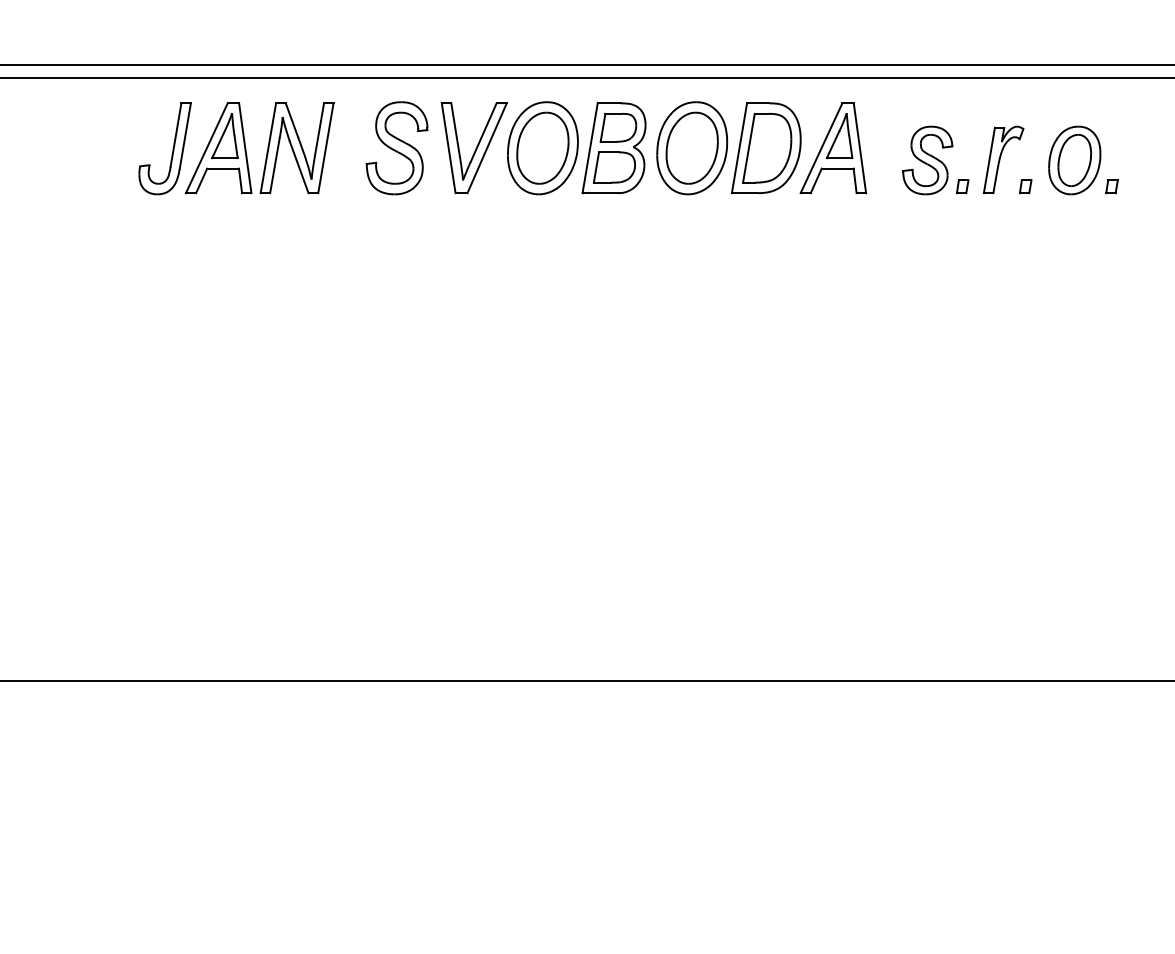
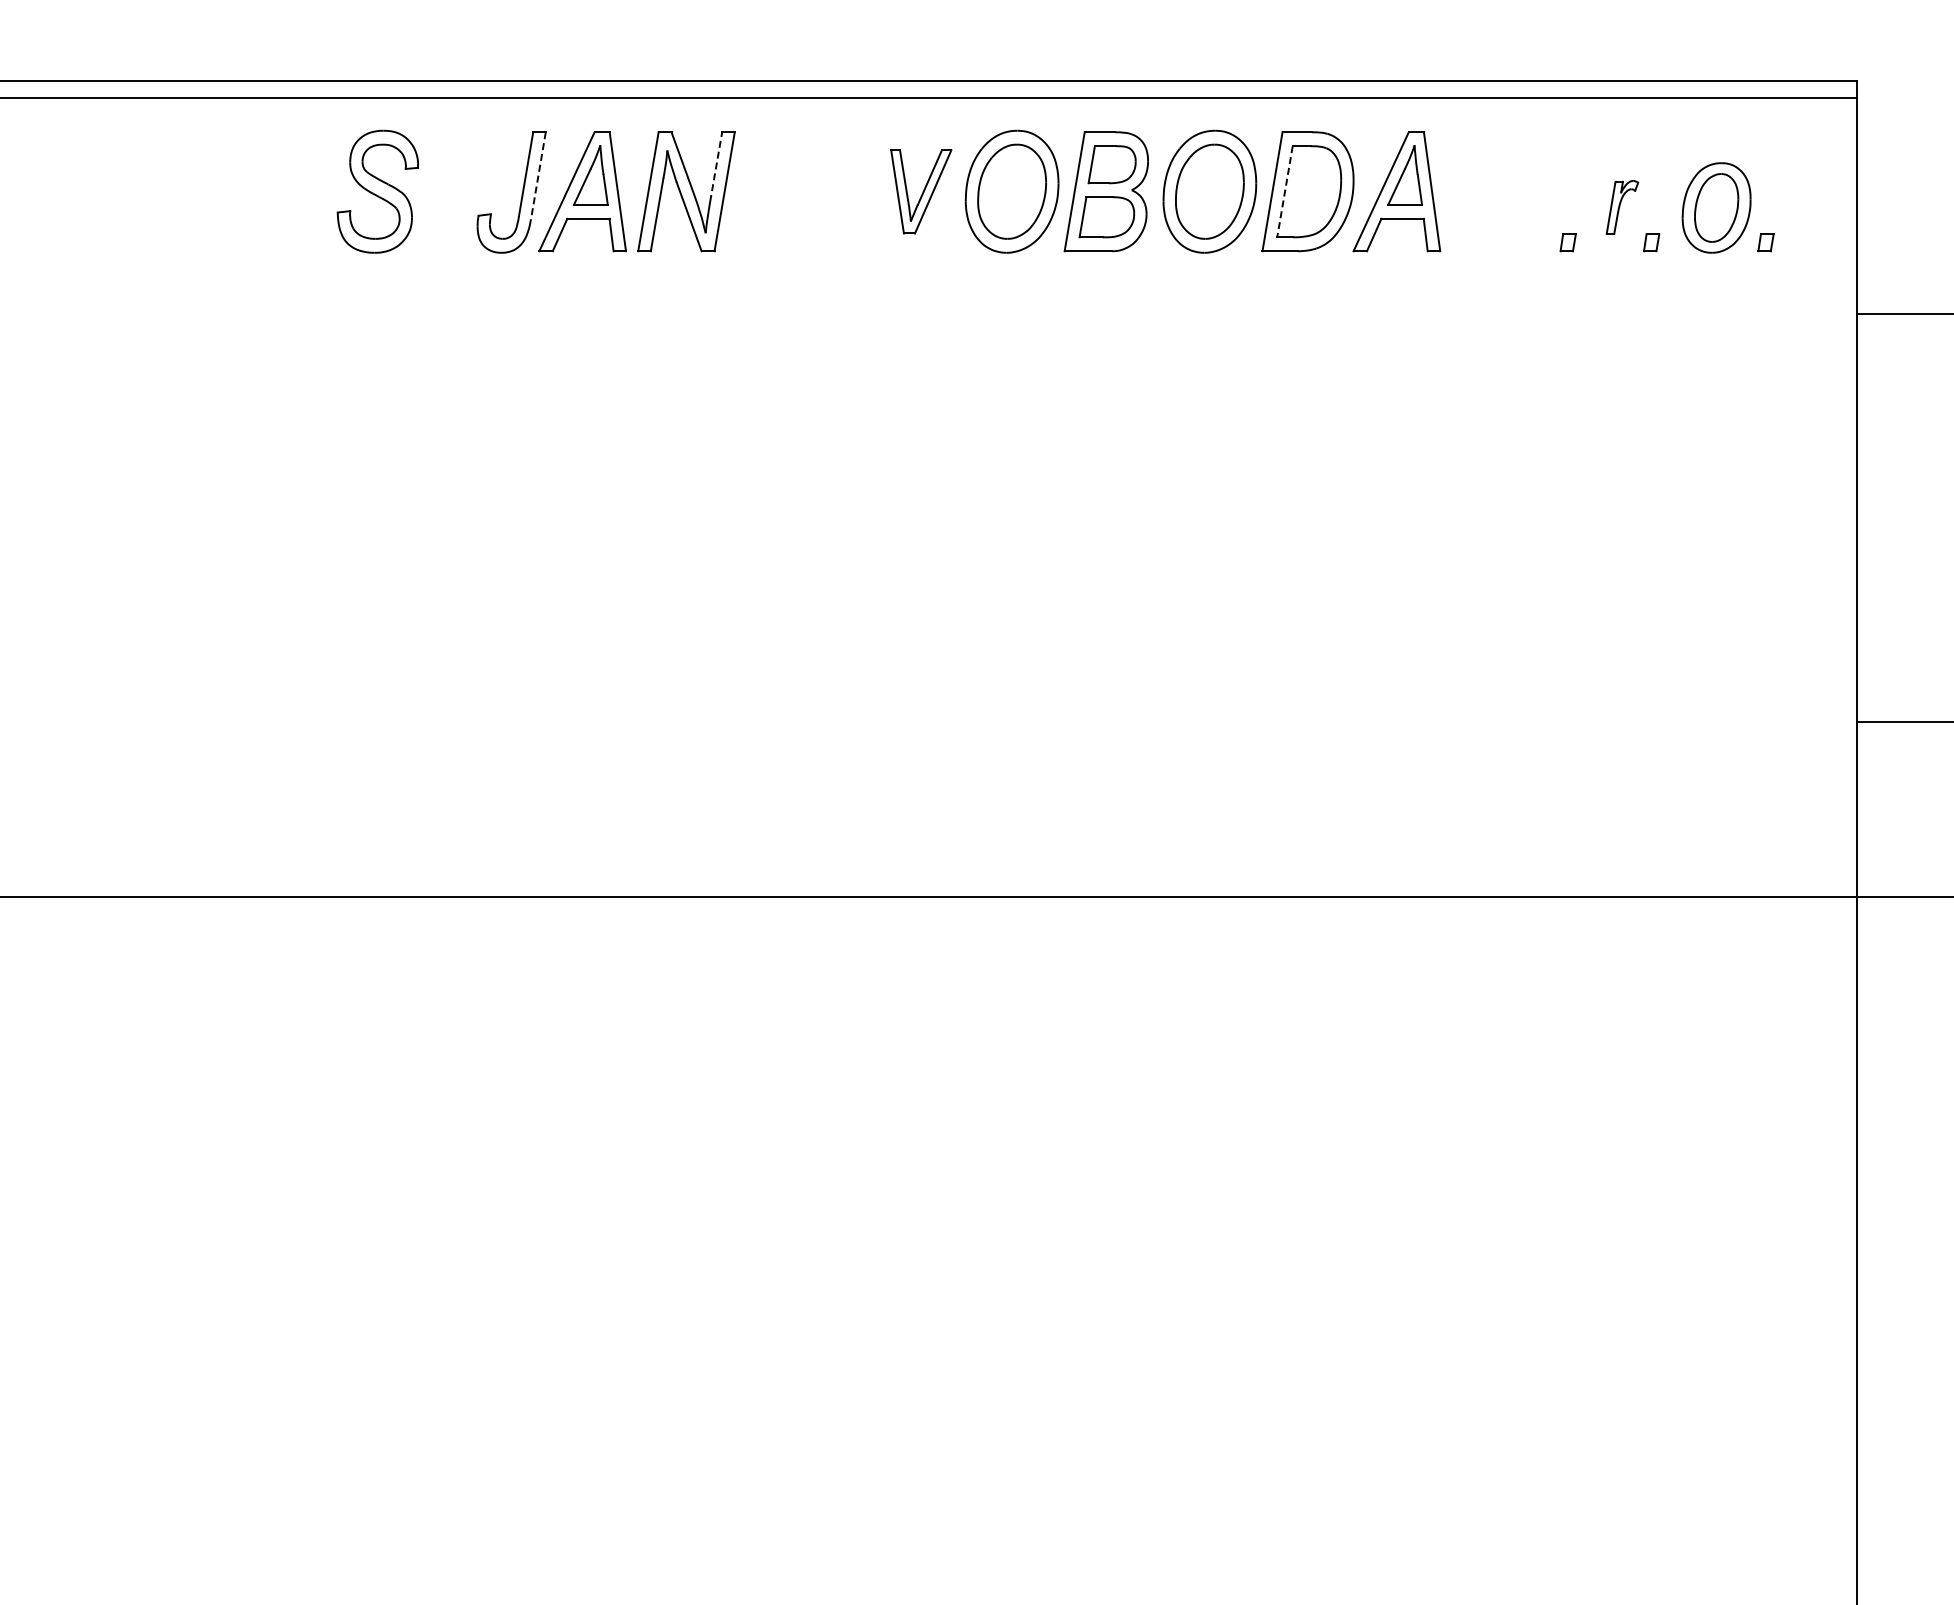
line: (319, 129) -> (716, 166), solid -> dashed
line: (185, 136) -> (538, 176), solid -> dashed
part: (396, 148) -> (377, 191), moved
part: (474, 148) -> (921, 191), size x0.7
line: (748, 148) -> (1284, 192), solid -> dashed
part: (927, 160) -> (1521, 207), removed
part: (1003, 160) -> (1622, 207), size x0.6

